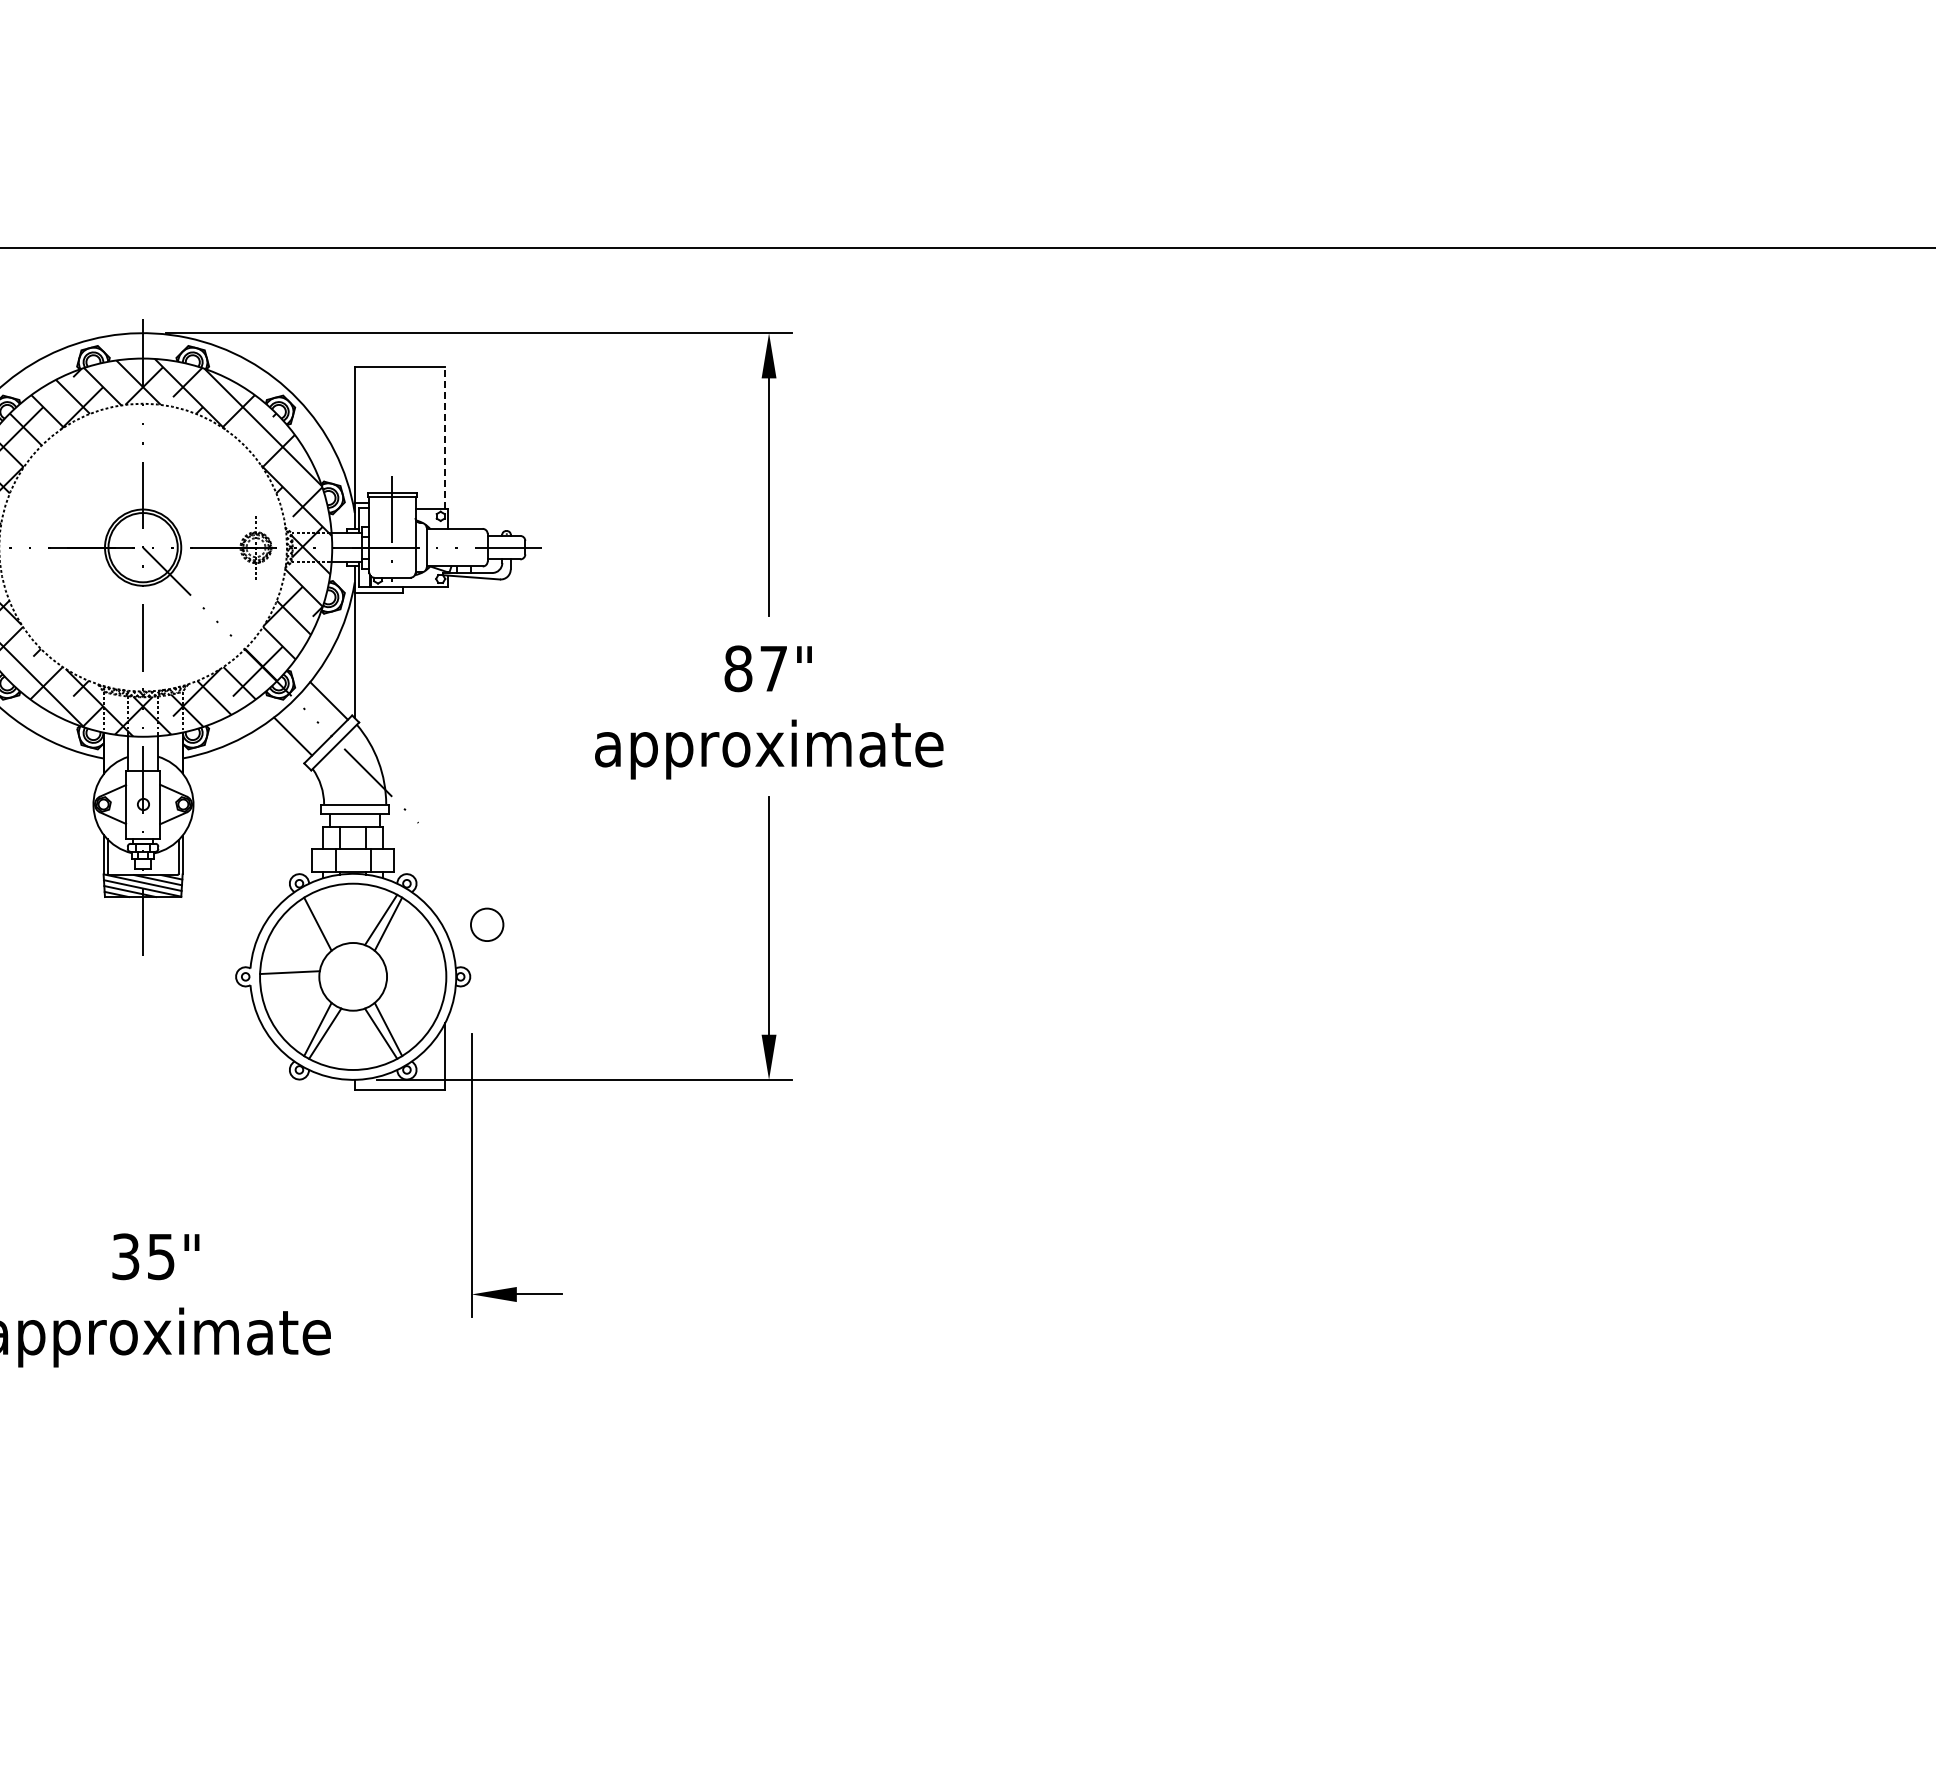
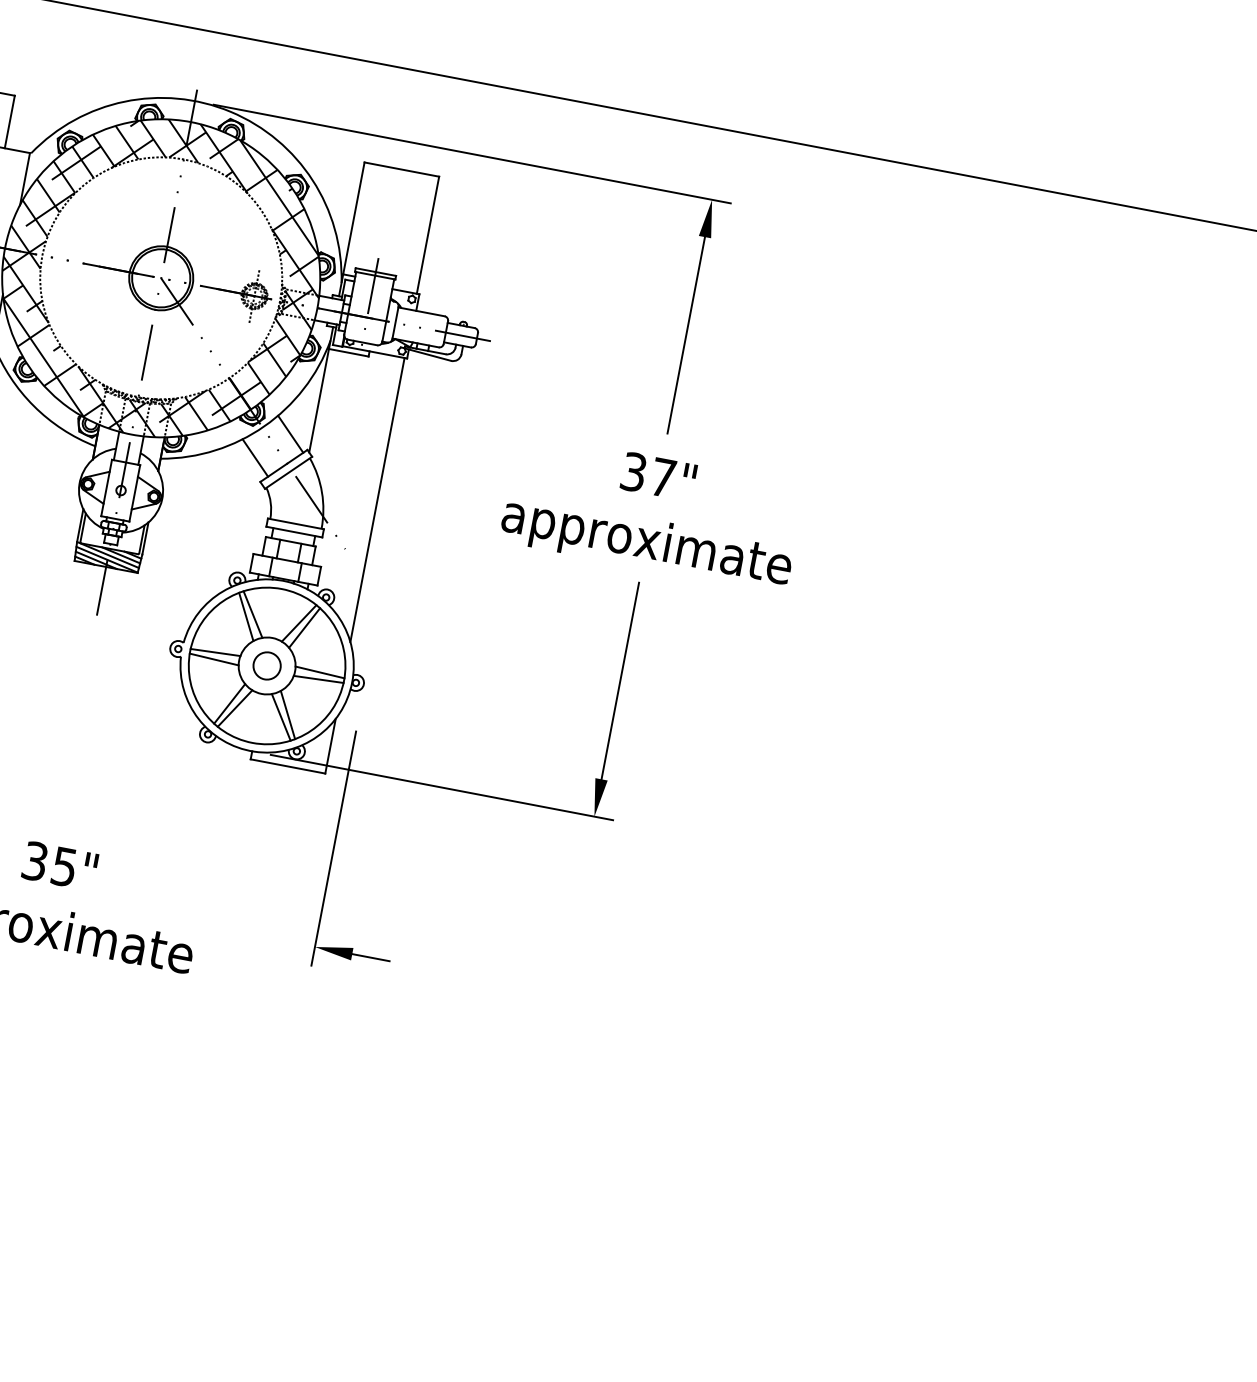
line: (445, 437) -> (428, 234), dashed -> solid
text: (738, 668) -> (634, 471), 87" -> 37"
line: (445, 758) -> (377, 500), added
line: (325, 919) -> (253, 614), added
circle: (487, 924) -> (267, 665), moved
line: (416, 972) -> (320, 672), added
line: (289, 980) -> (213, 658), added
line: (416, 980) -> (318, 678), added

